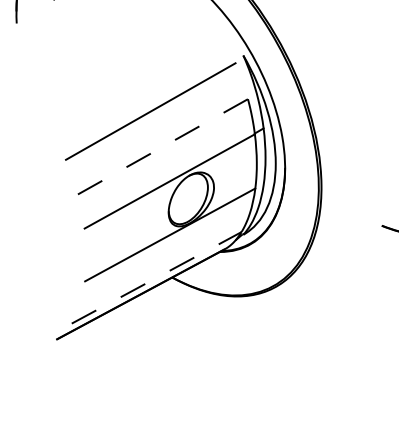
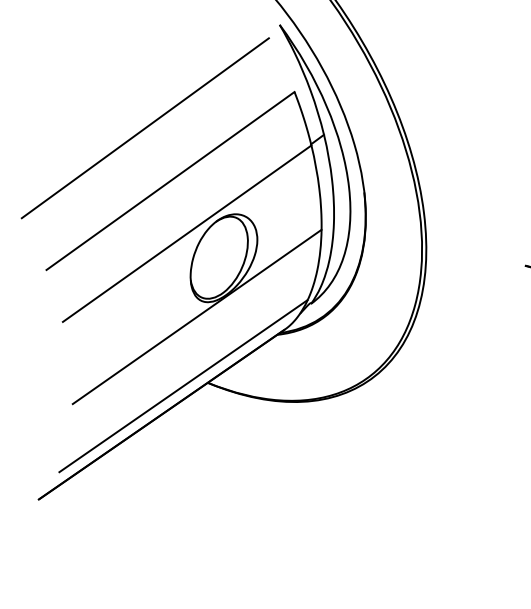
line: (163, 146) -> (171, 180), dashed -> solid
line: (157, 277) -> (184, 385), dashed -> solid

